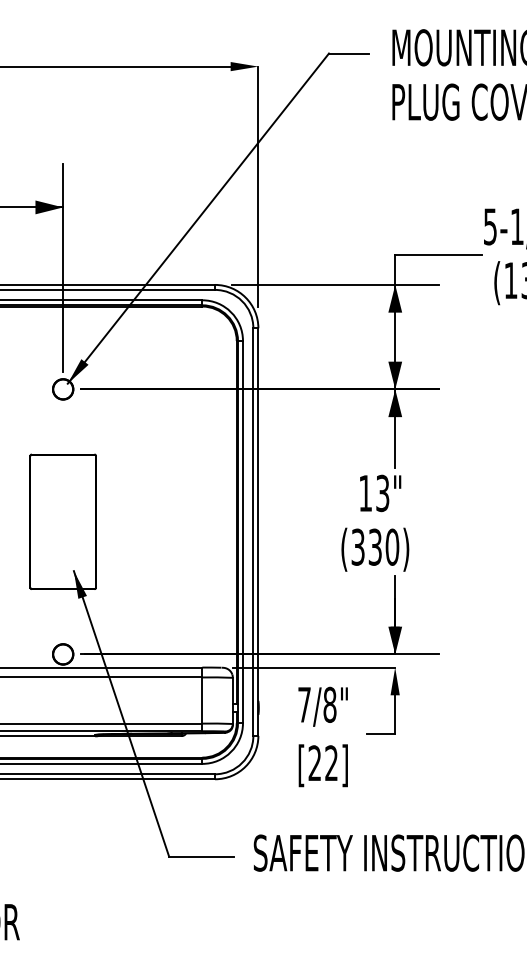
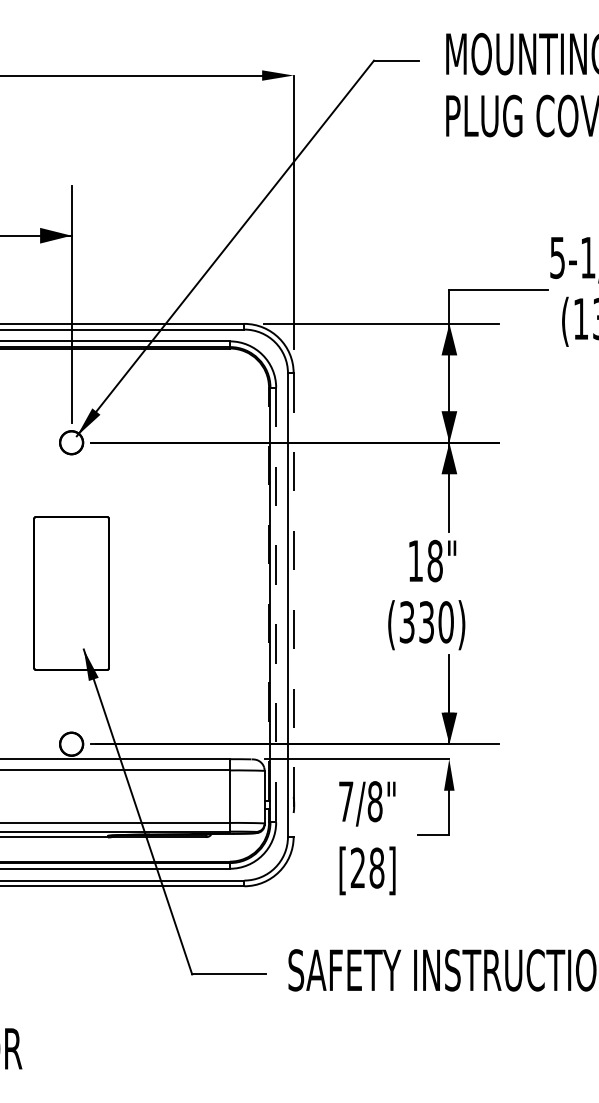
text: (382, 493) -> (434, 561), 13" -> 18"
line: (236, 522) -> (268, 594), solid -> dashed
line: (243, 532) -> (276, 605), solid -> dashed
line: (258, 532) -> (293, 605), solid -> dashed
text: (331, 763) -> (376, 868), [22] -> [28]

